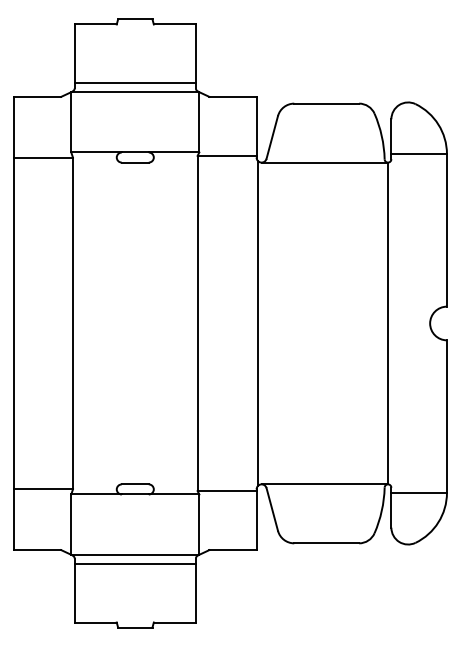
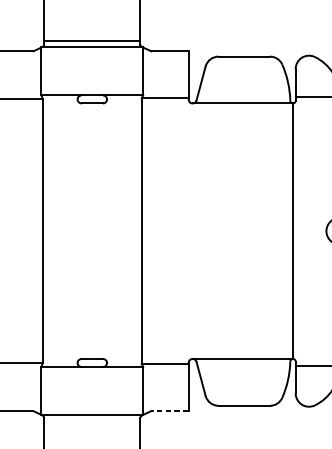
line: (258, 323) -> (190, 231), removed
line: (233, 550) -> (170, 411), solid -> dashed
line: (134, 563) -> (91, 421), removed

